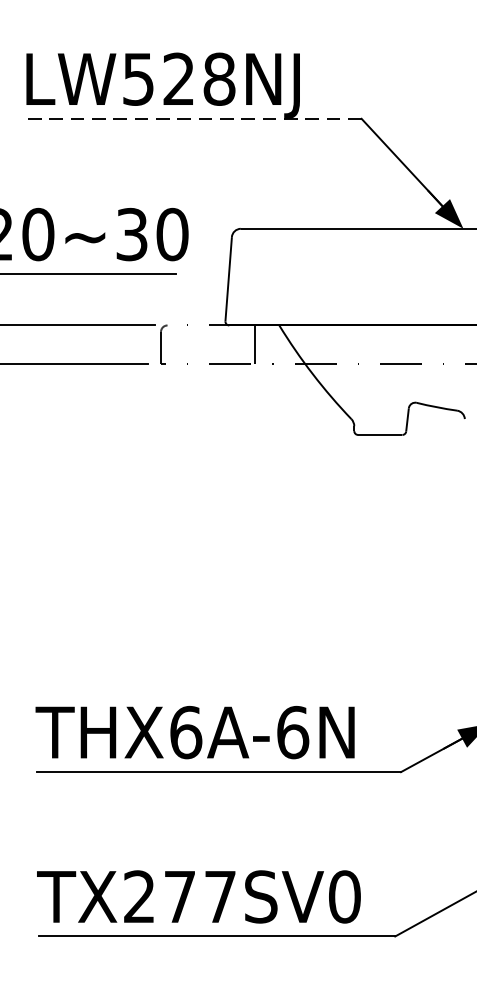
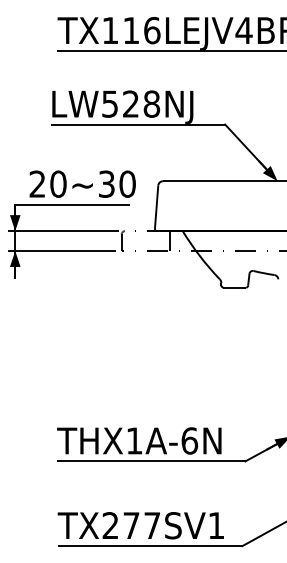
line: (193, 118) -> (138, 124), dashed -> solid
text: (185, 731) -> (134, 440), THX6A-6N -> THX1A-6N
text: (344, 896) -> (216, 525), TX277SV0 -> TX277SV1

